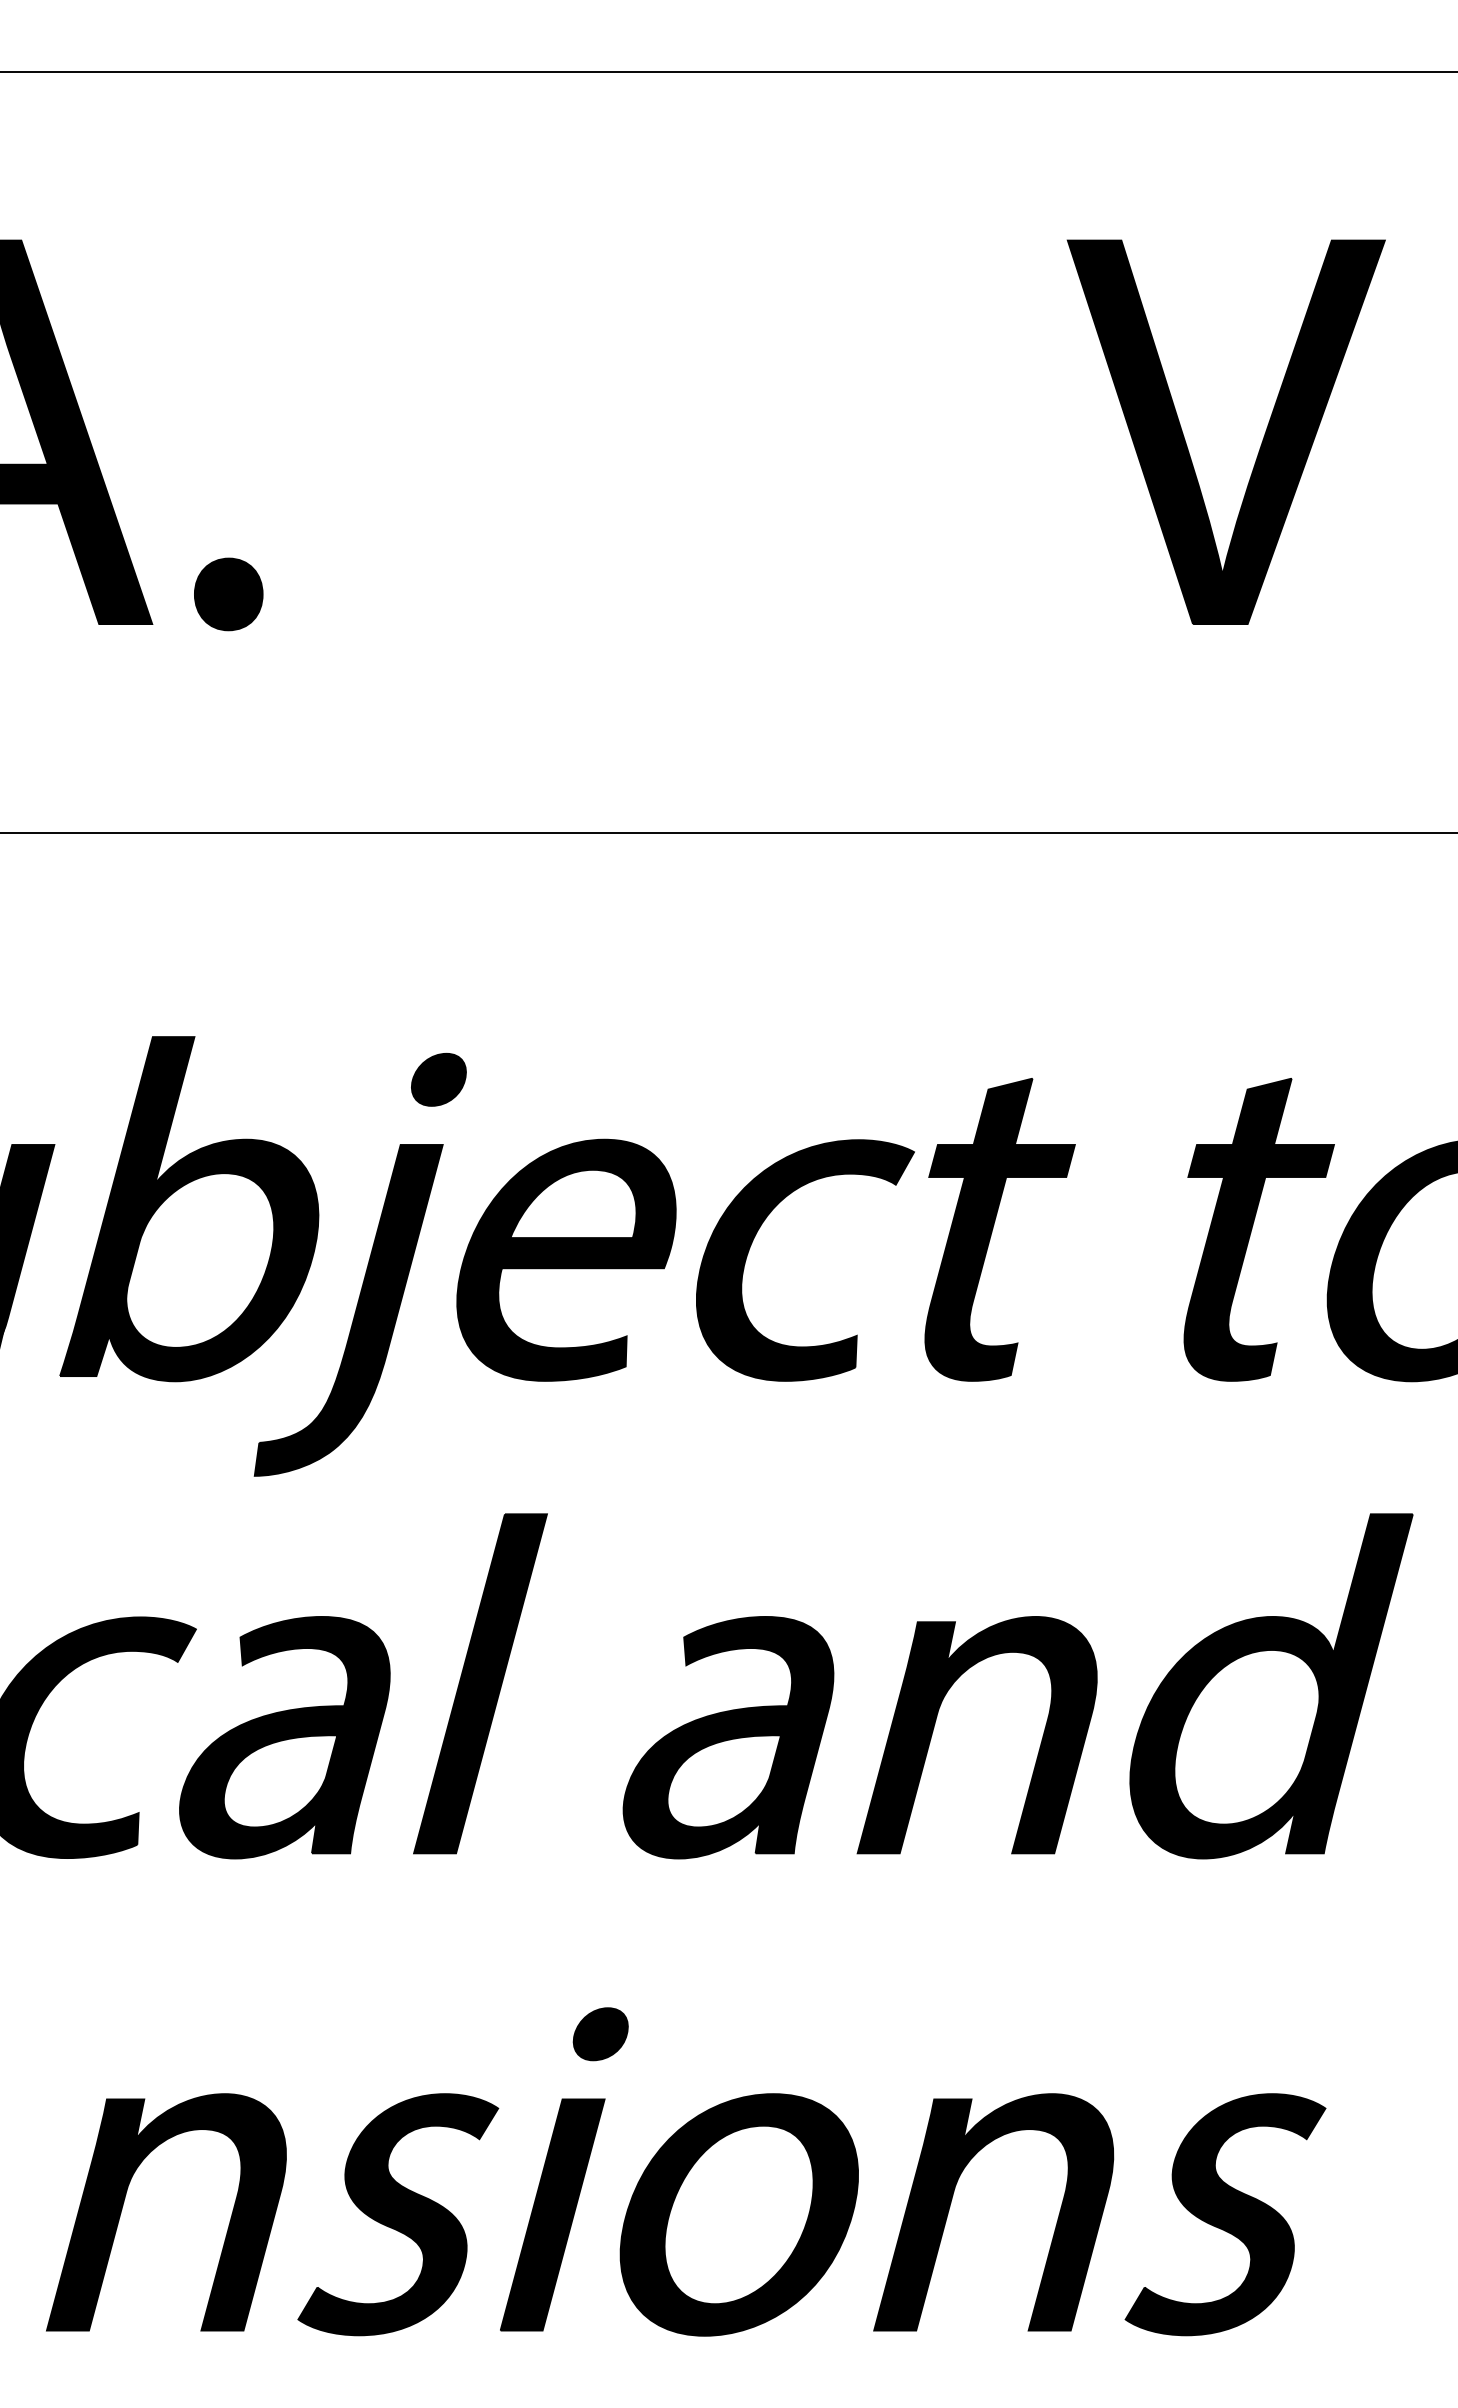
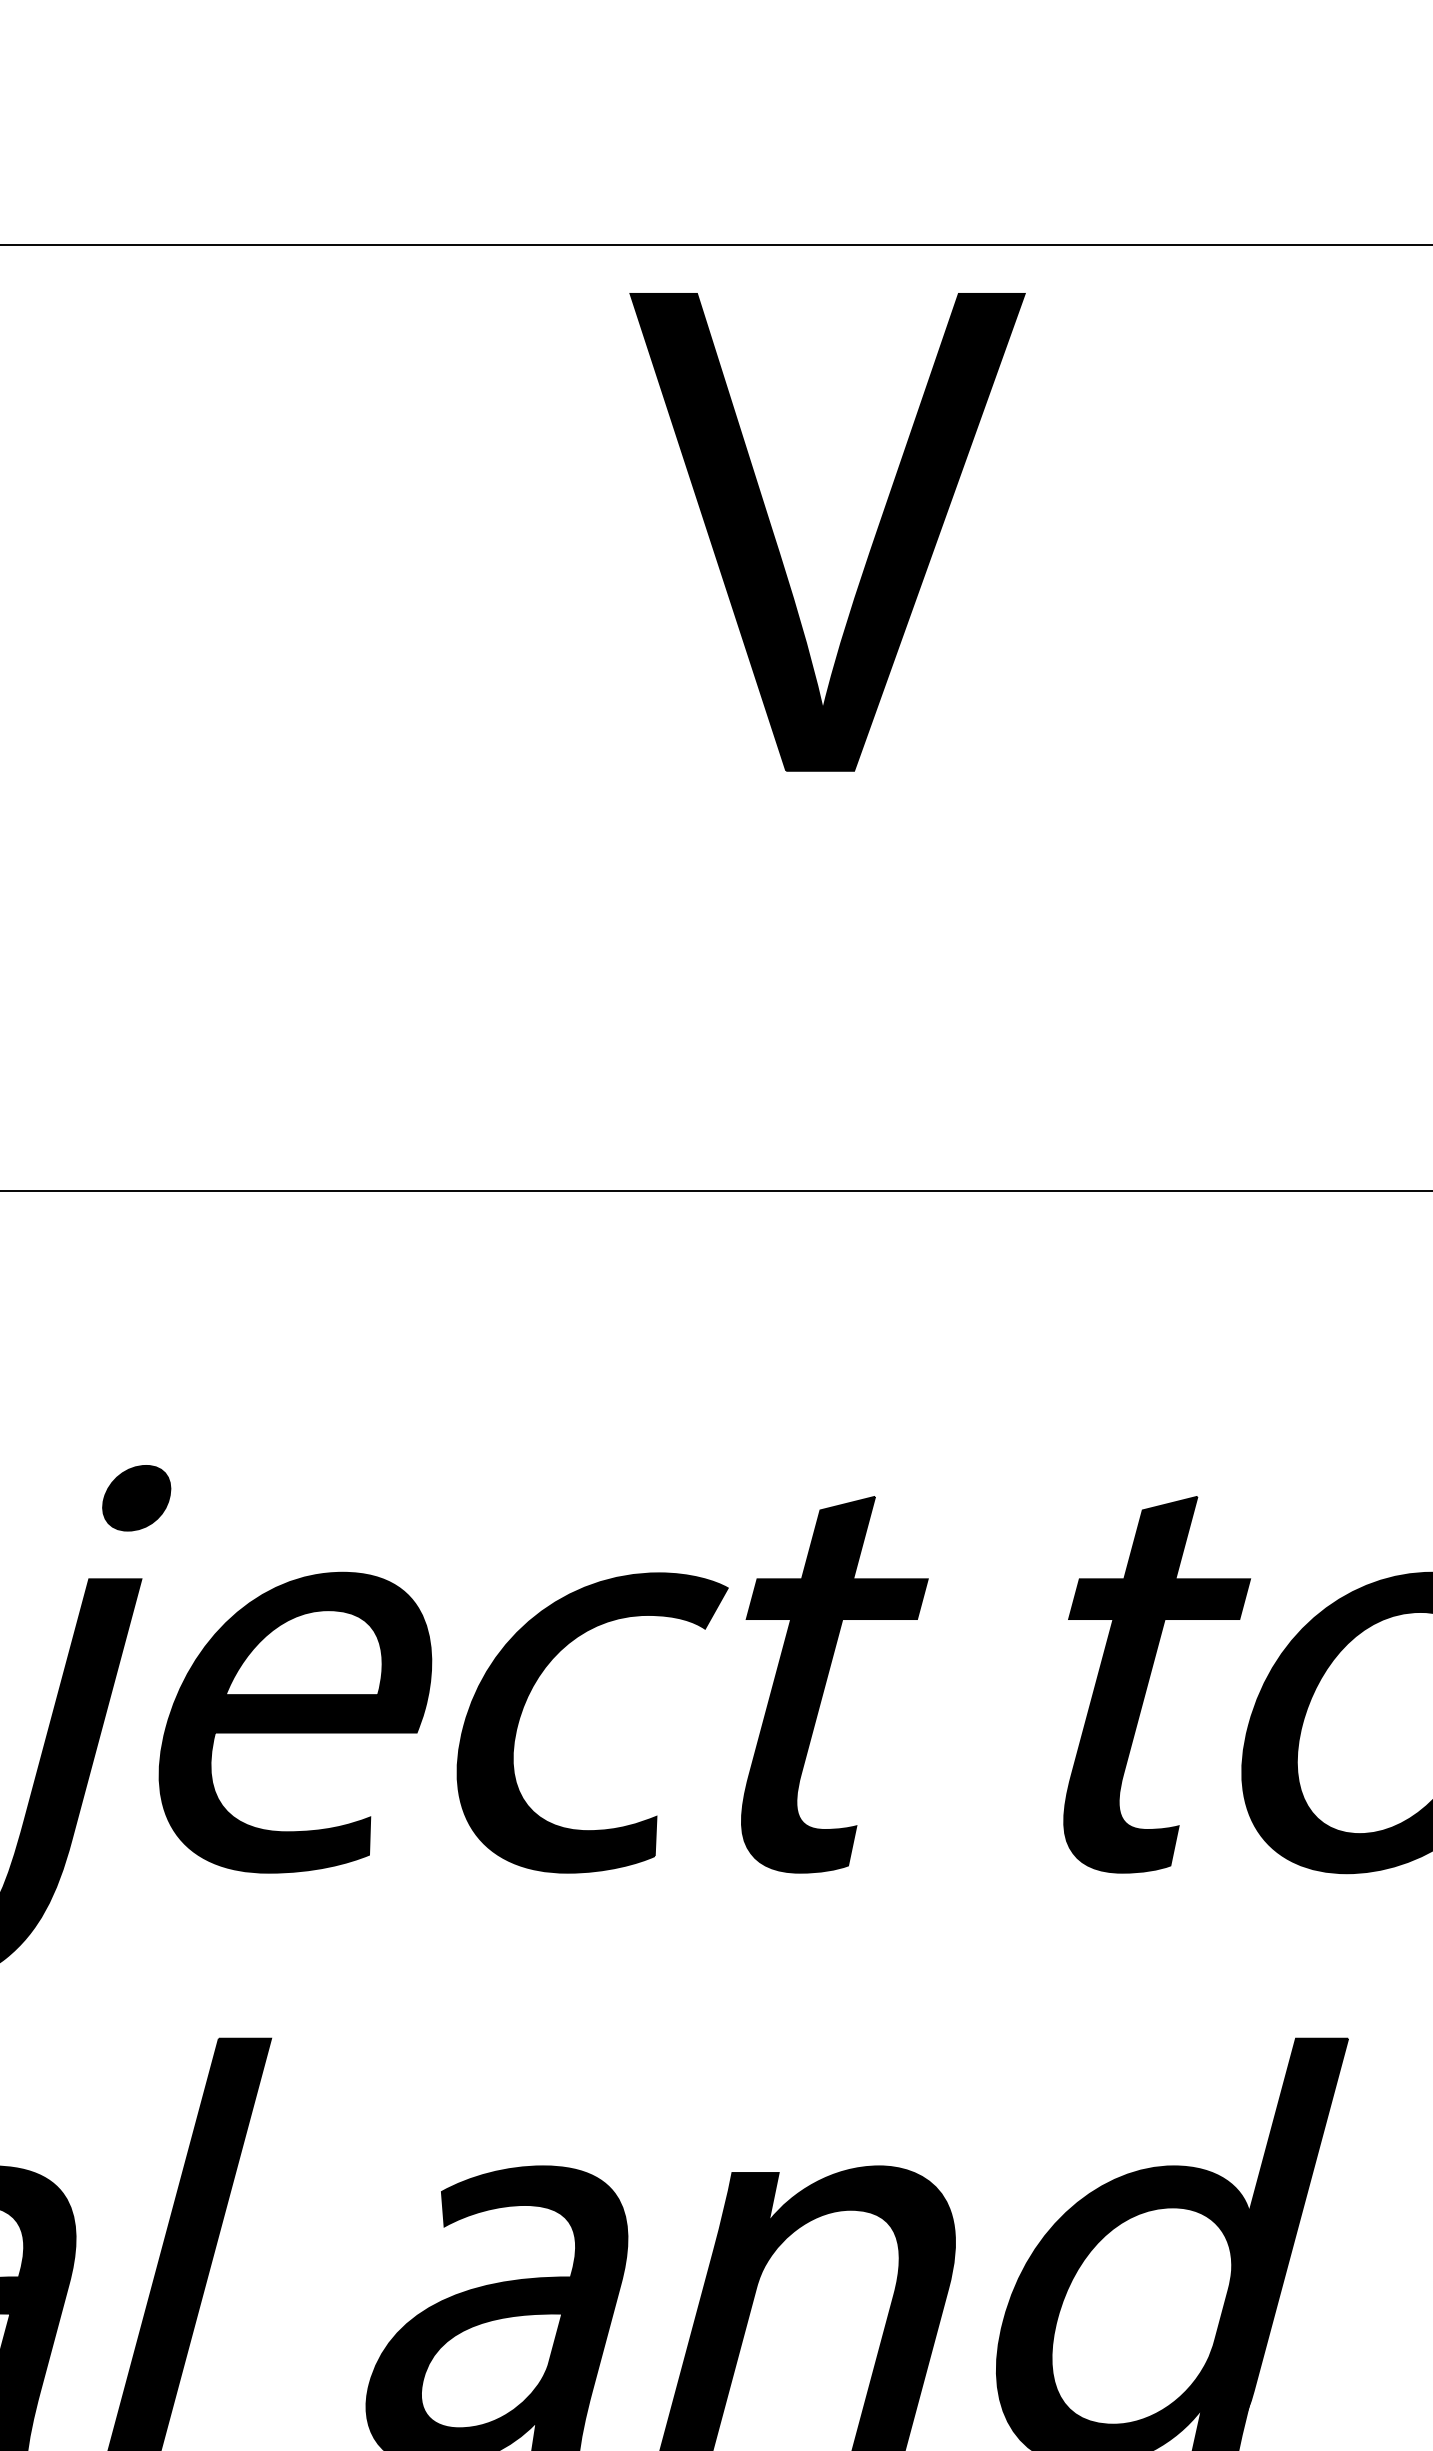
part: (1261, 442) -> (871, 544), moved

